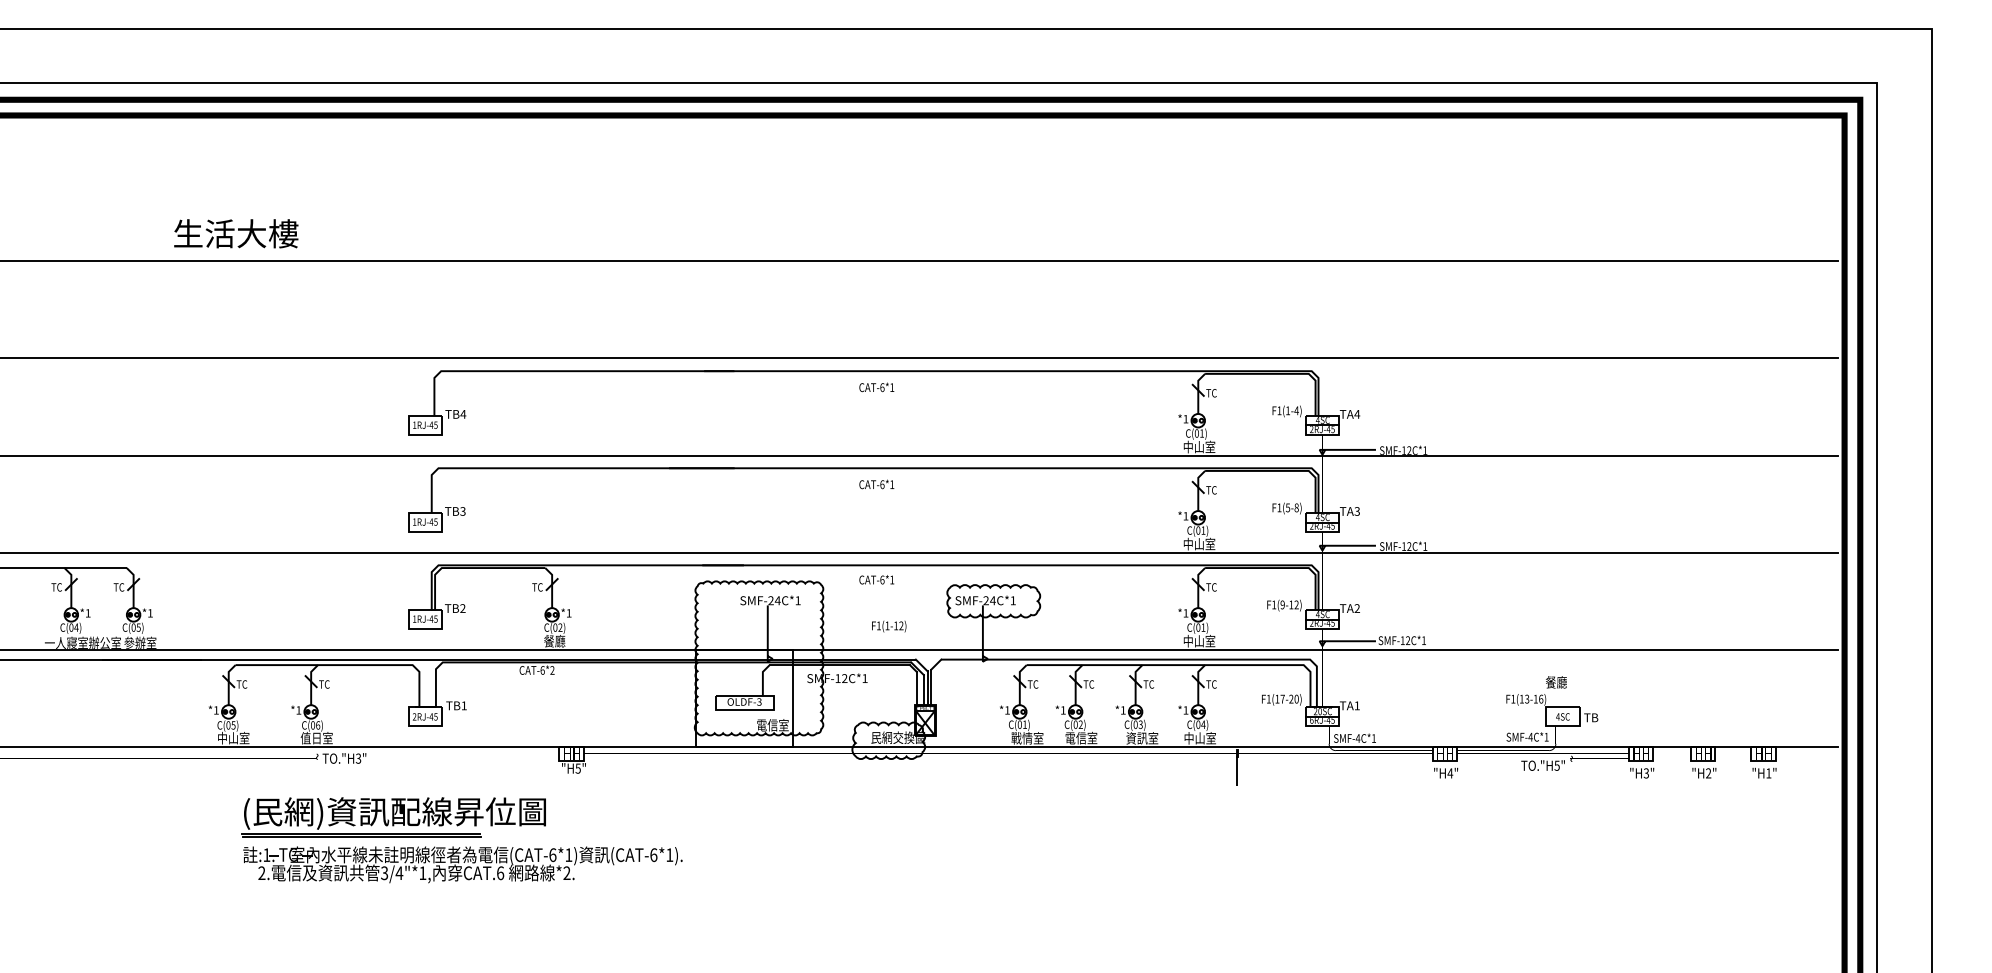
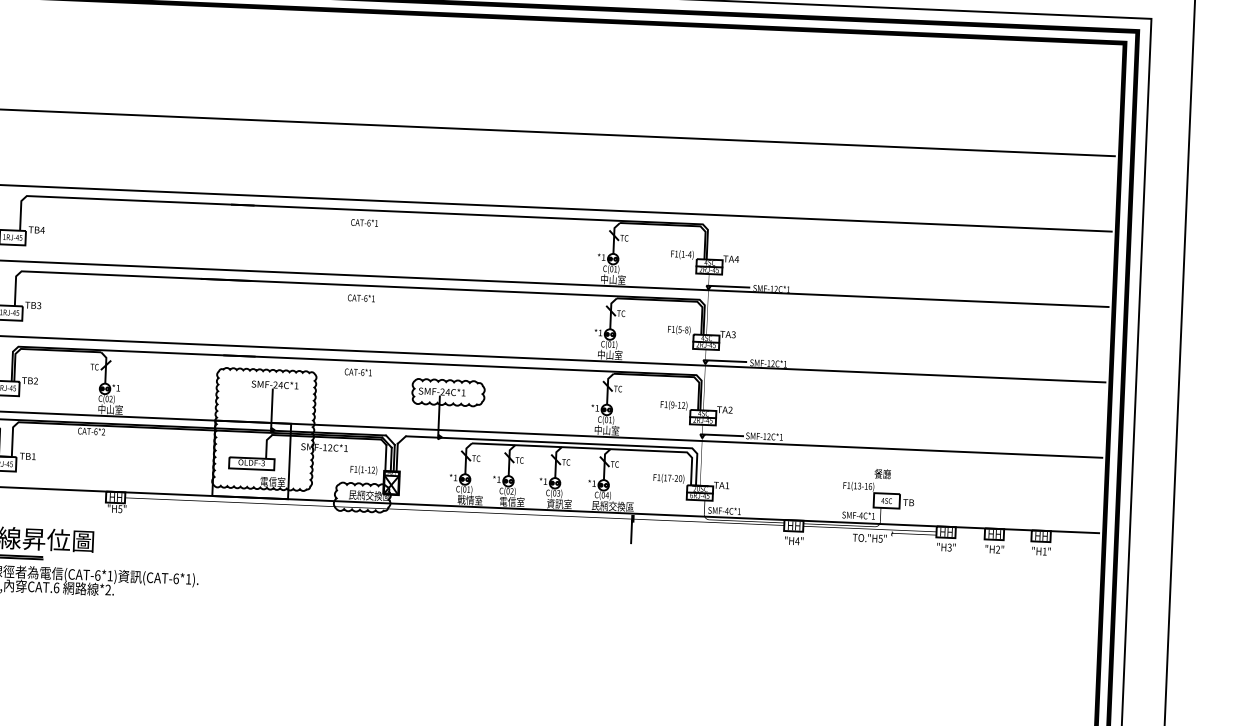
text: (889, 626) -> (364, 470), moved
text: (560, 640) -> (110, 409), 餐廳 -> 中山室
text: (1211, 738) -> (613, 506), 中山室 -> 民網交換區

